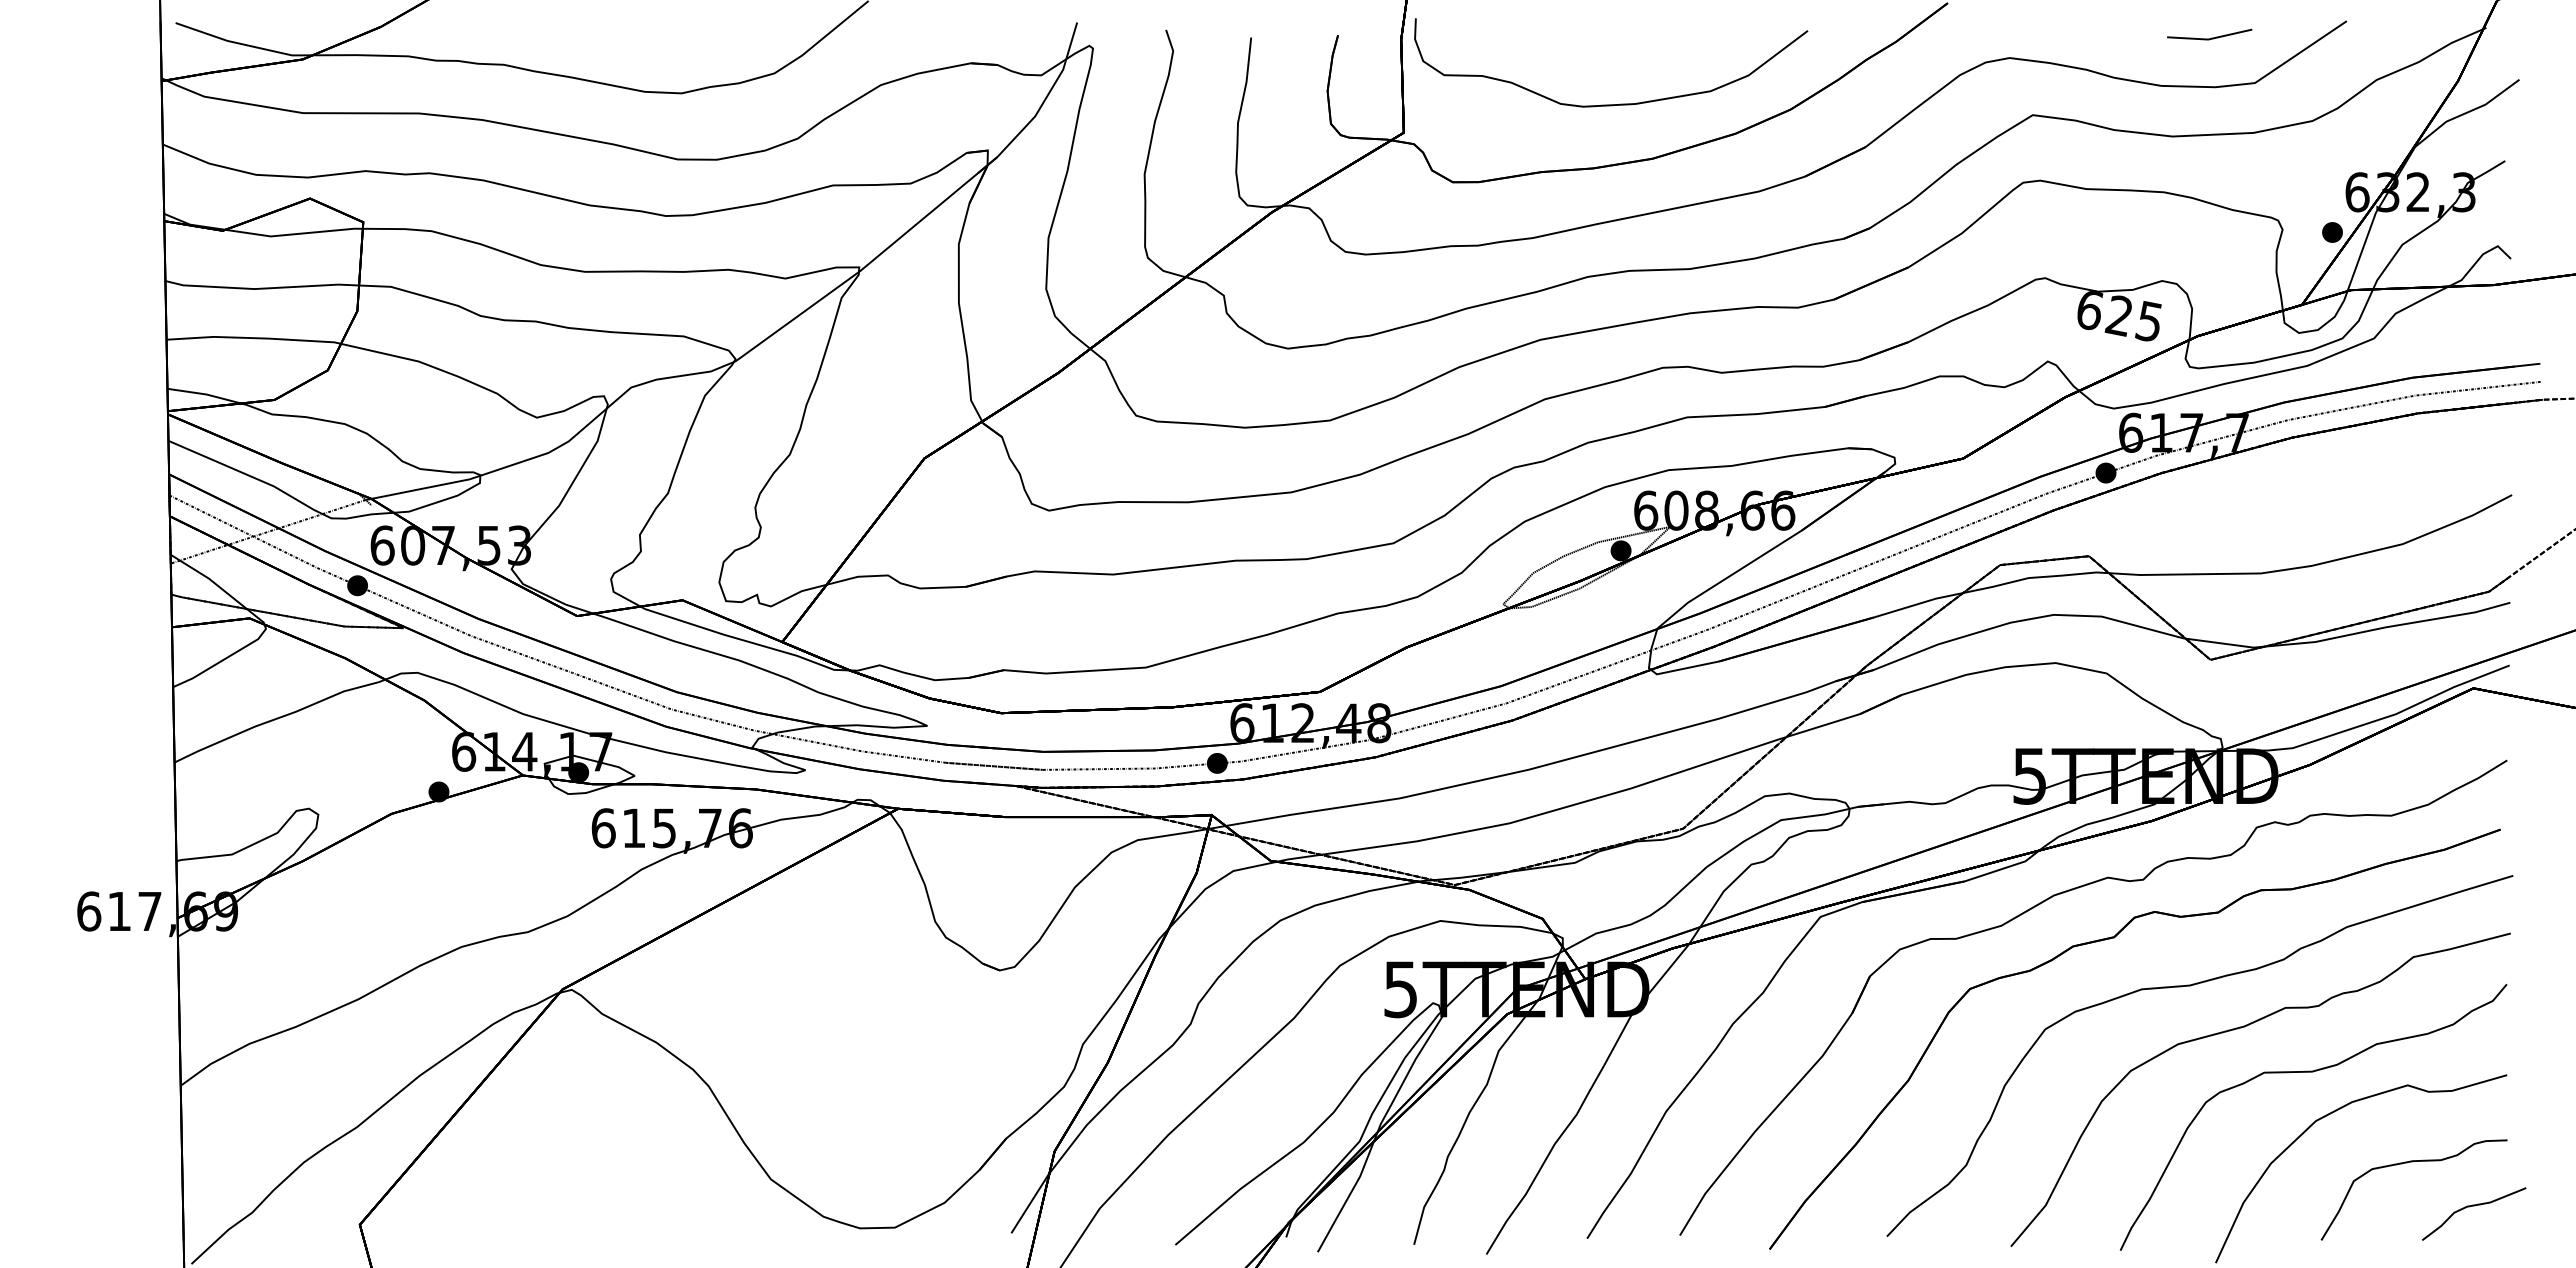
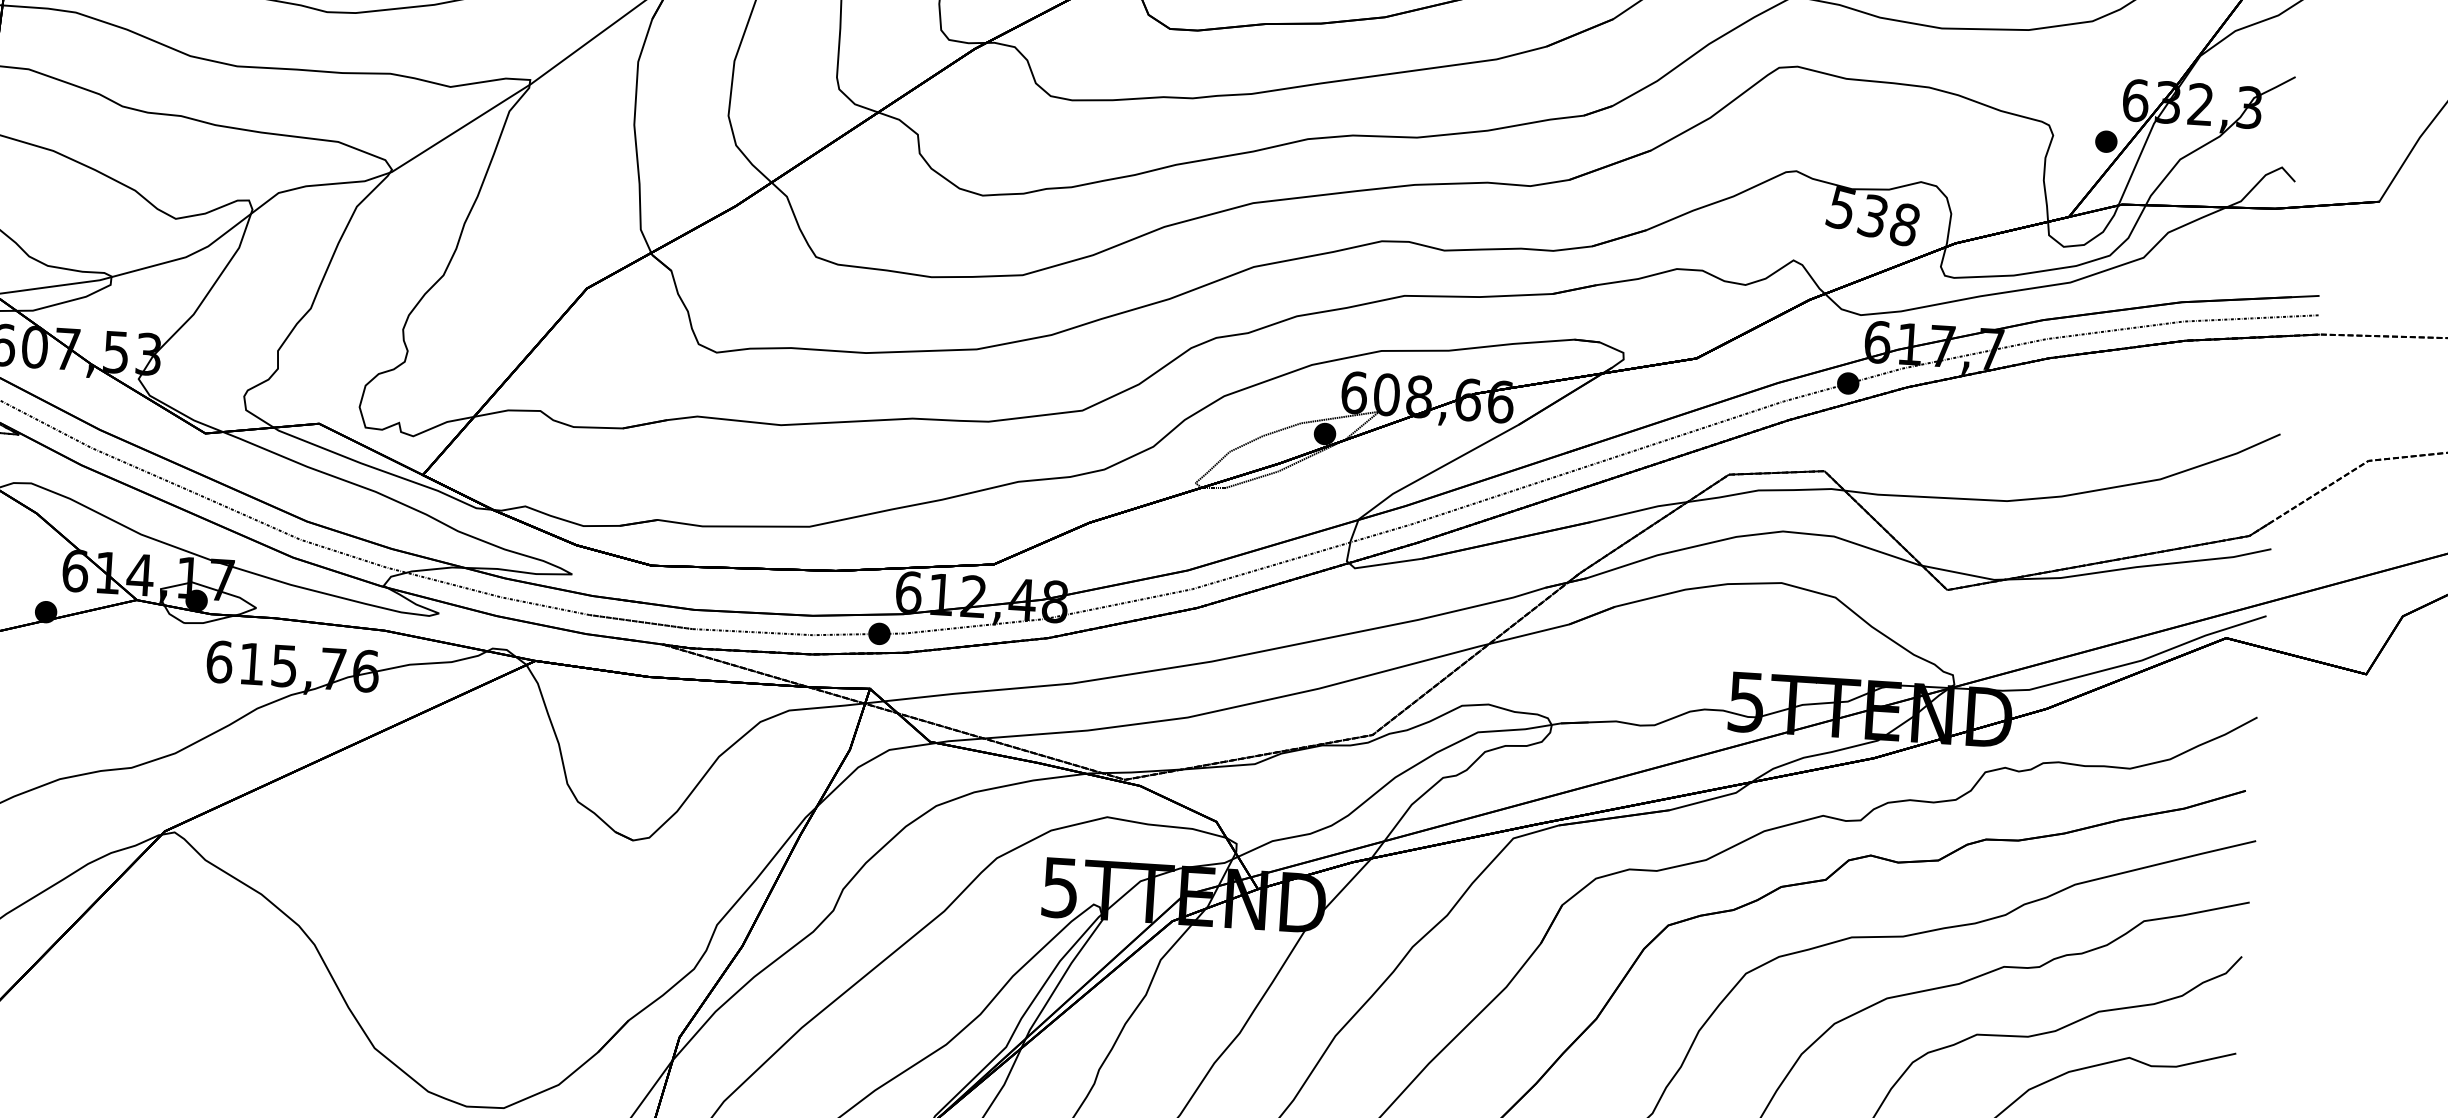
text: (2118, 315) -> (1872, 216), 625 -> 538

